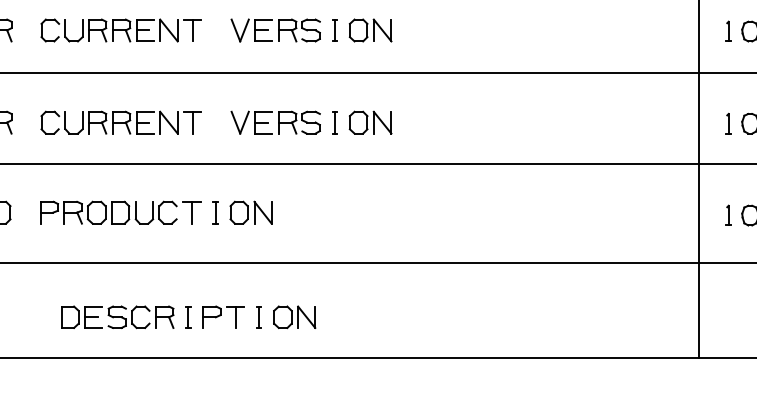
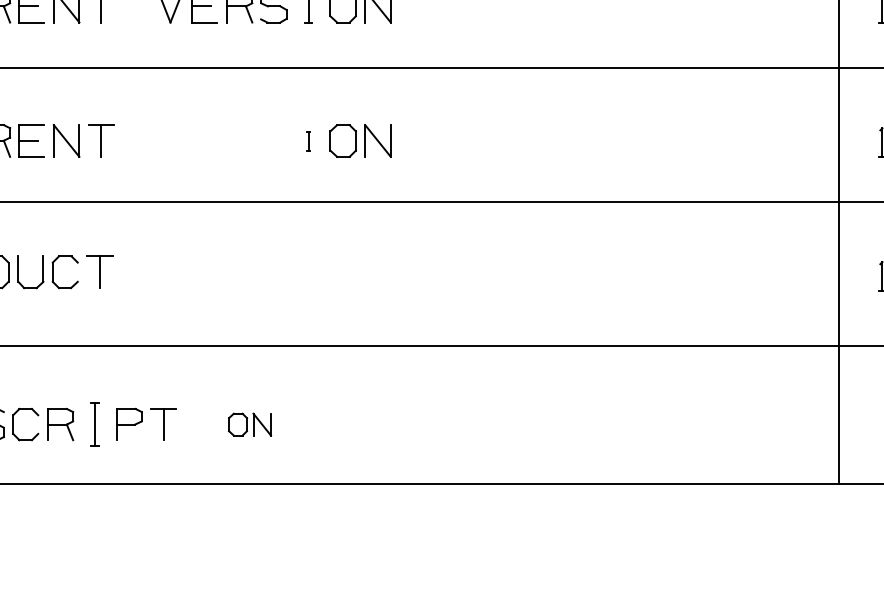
part: (275, 122) -> (221, 140), removed
part: (334, 122) -> (307, 140), size x0.6
part: (215, 212) -> (134, 271), removed
part: (250, 212) -> (185, 271), removed
part: (188, 317) -> (95, 424), size x1.4
part: (258, 317) -> (197, 424), removed
part: (294, 317) -> (249, 424), size x0.7

